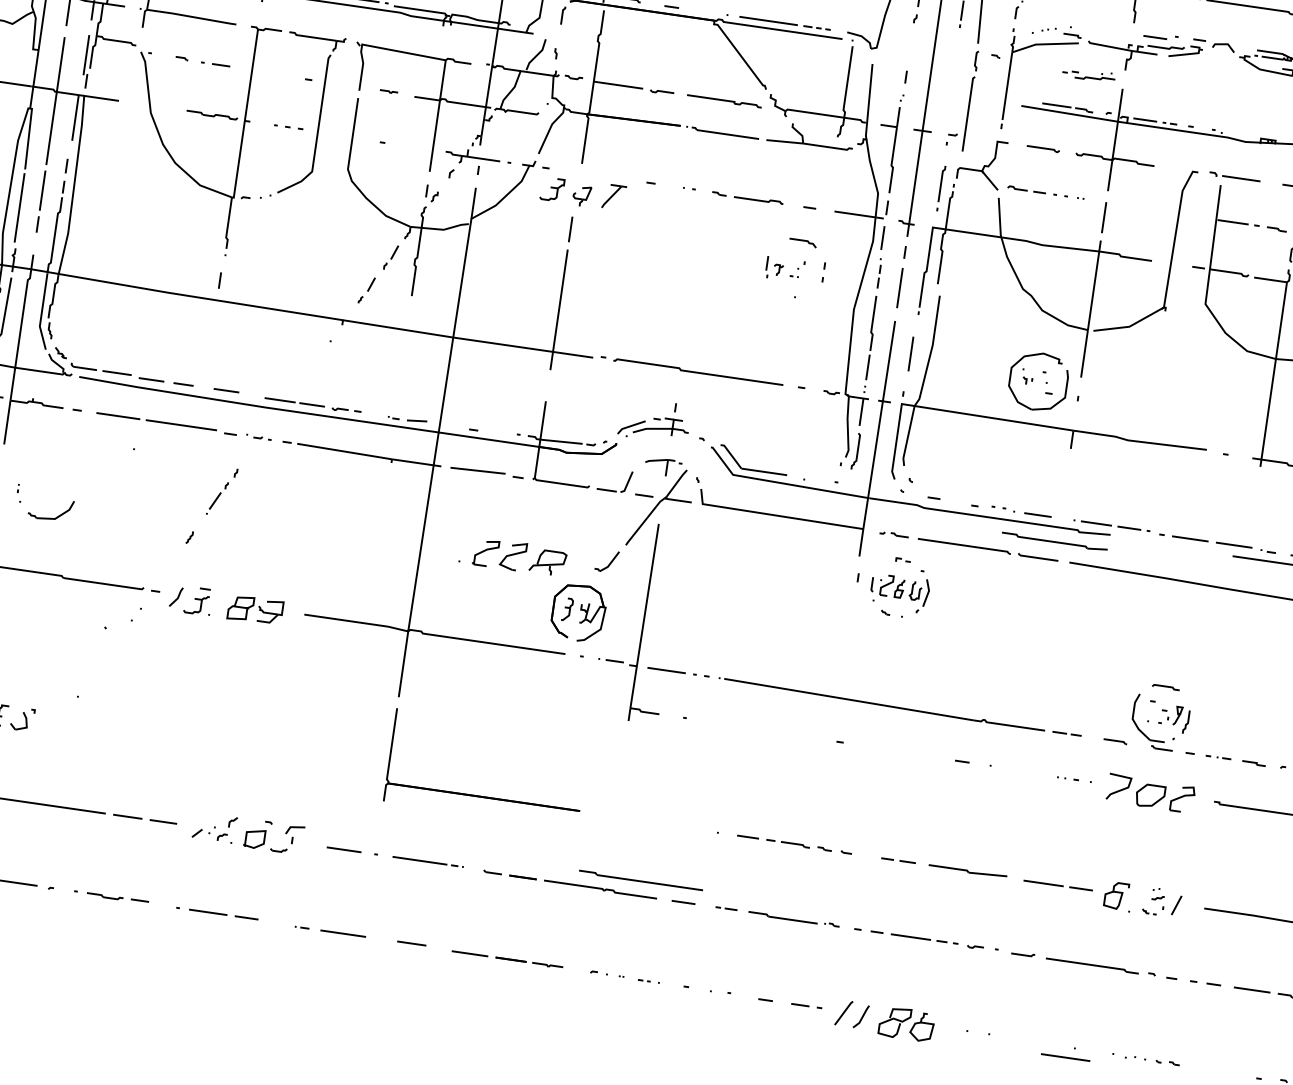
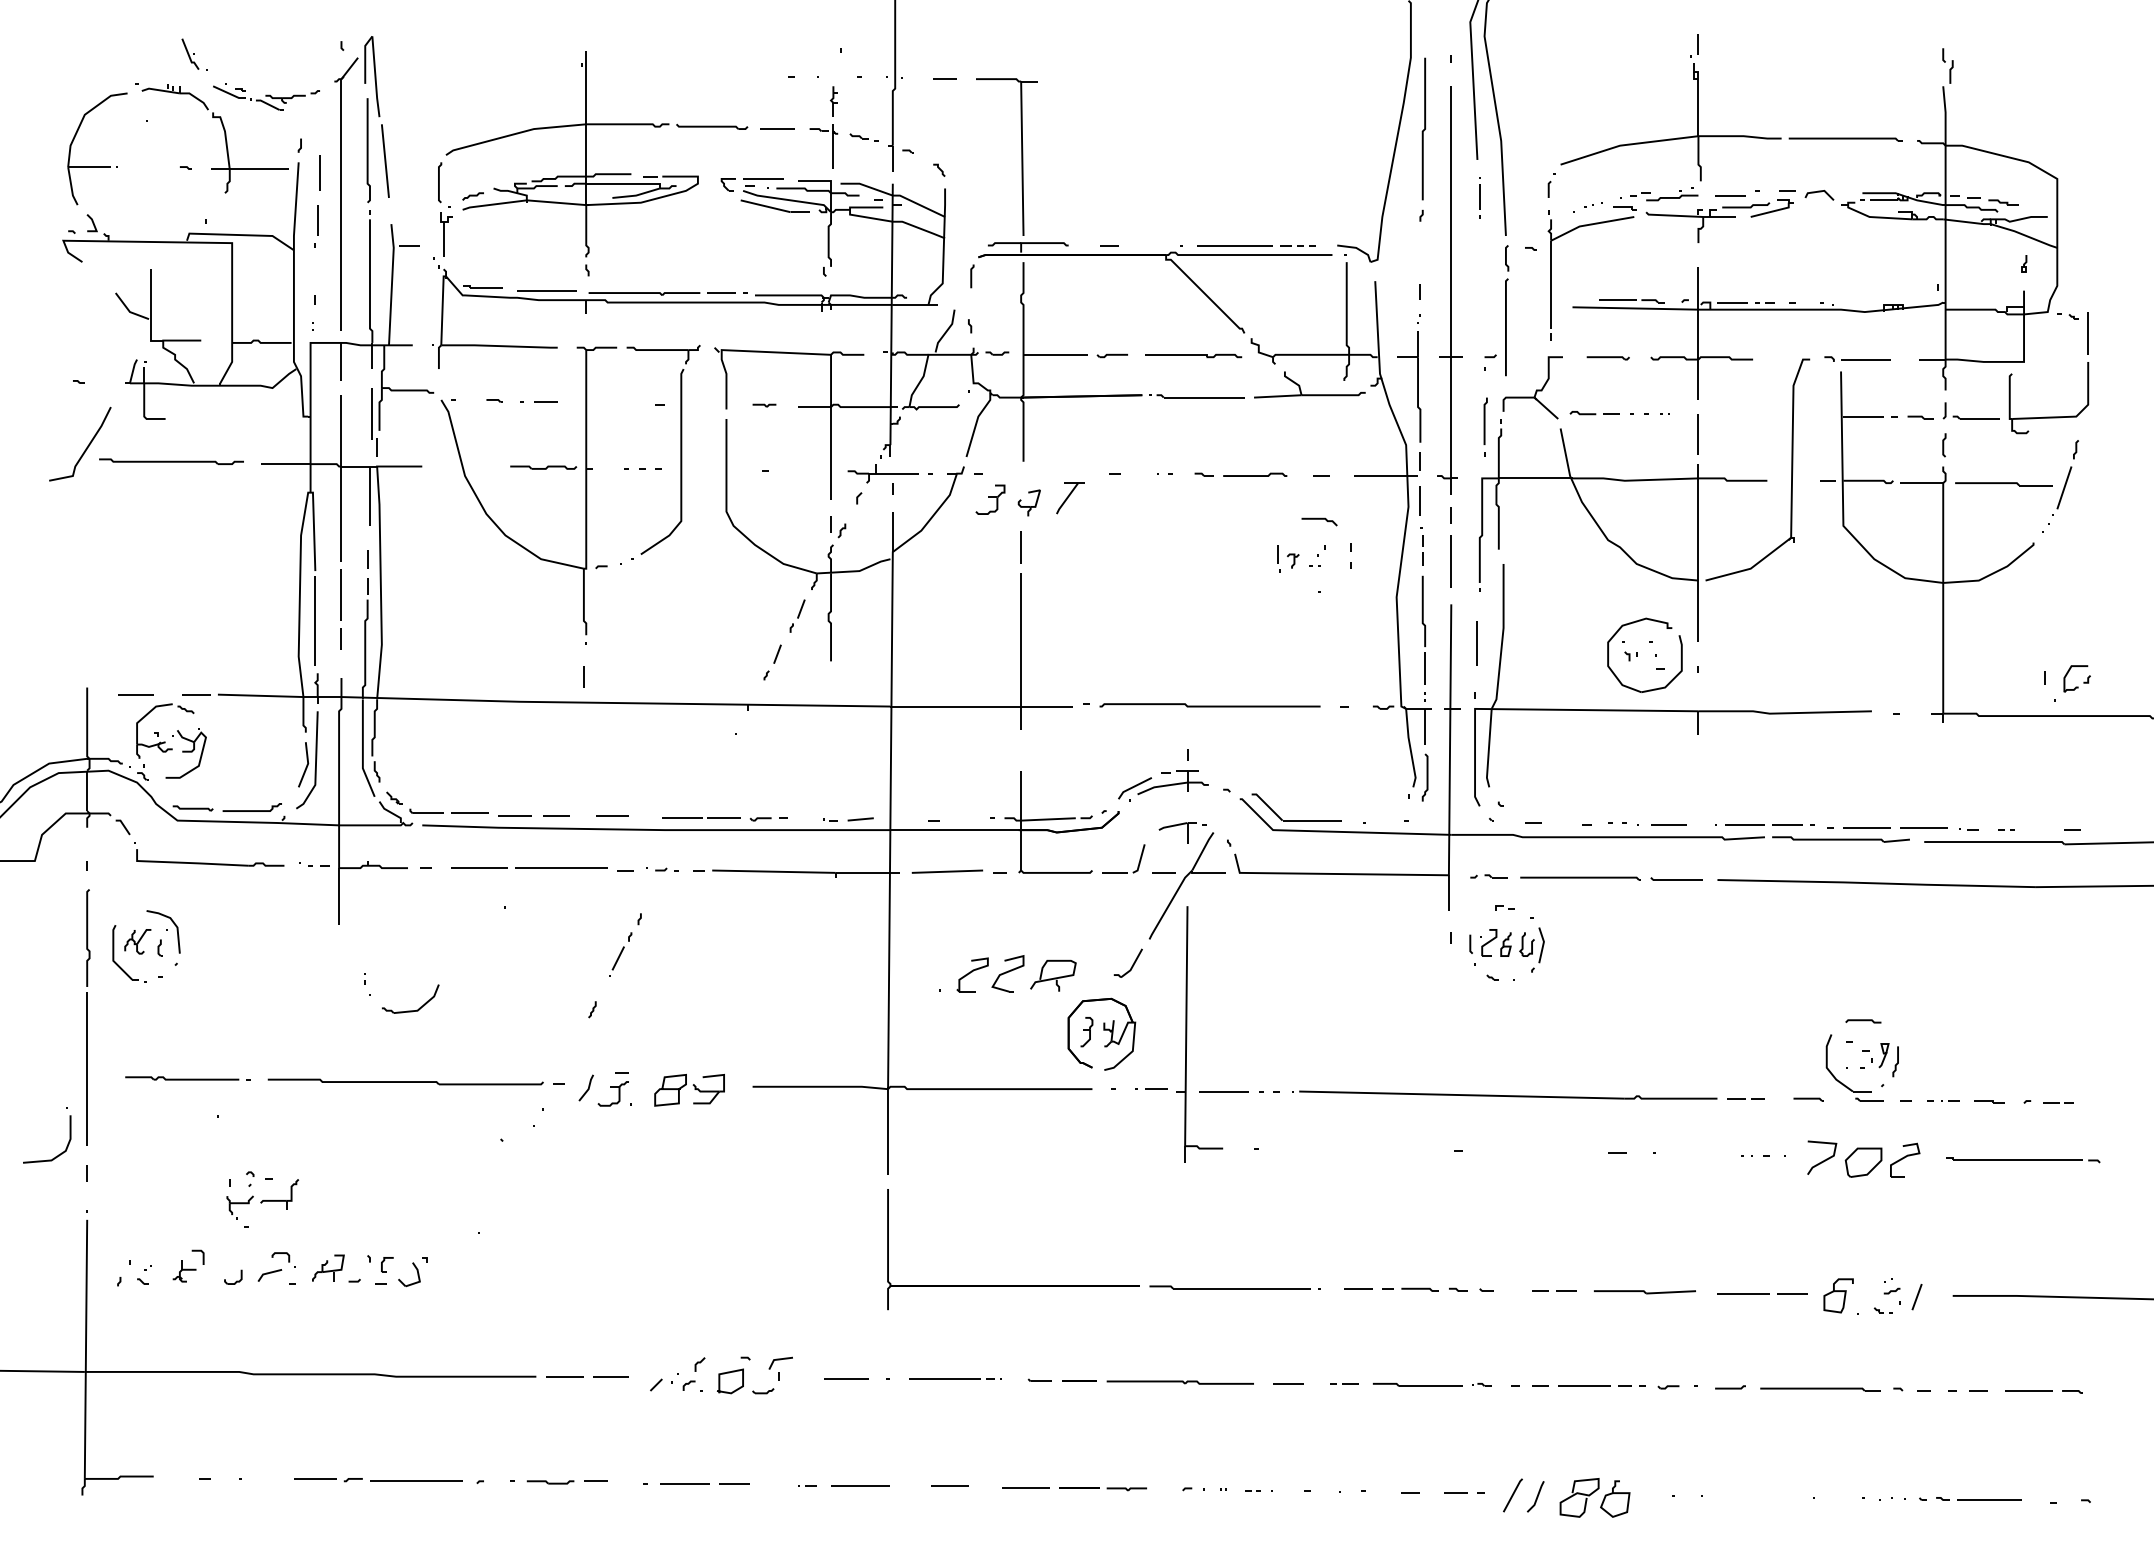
part: (1089, 75) -> (1664, 194), moved
part: (1054, 541) -> (1840, 839), moved
part: (640, 880) -> (1229, 1287), moved
line: (1065, 1056) -> (1989, 1499), moved

